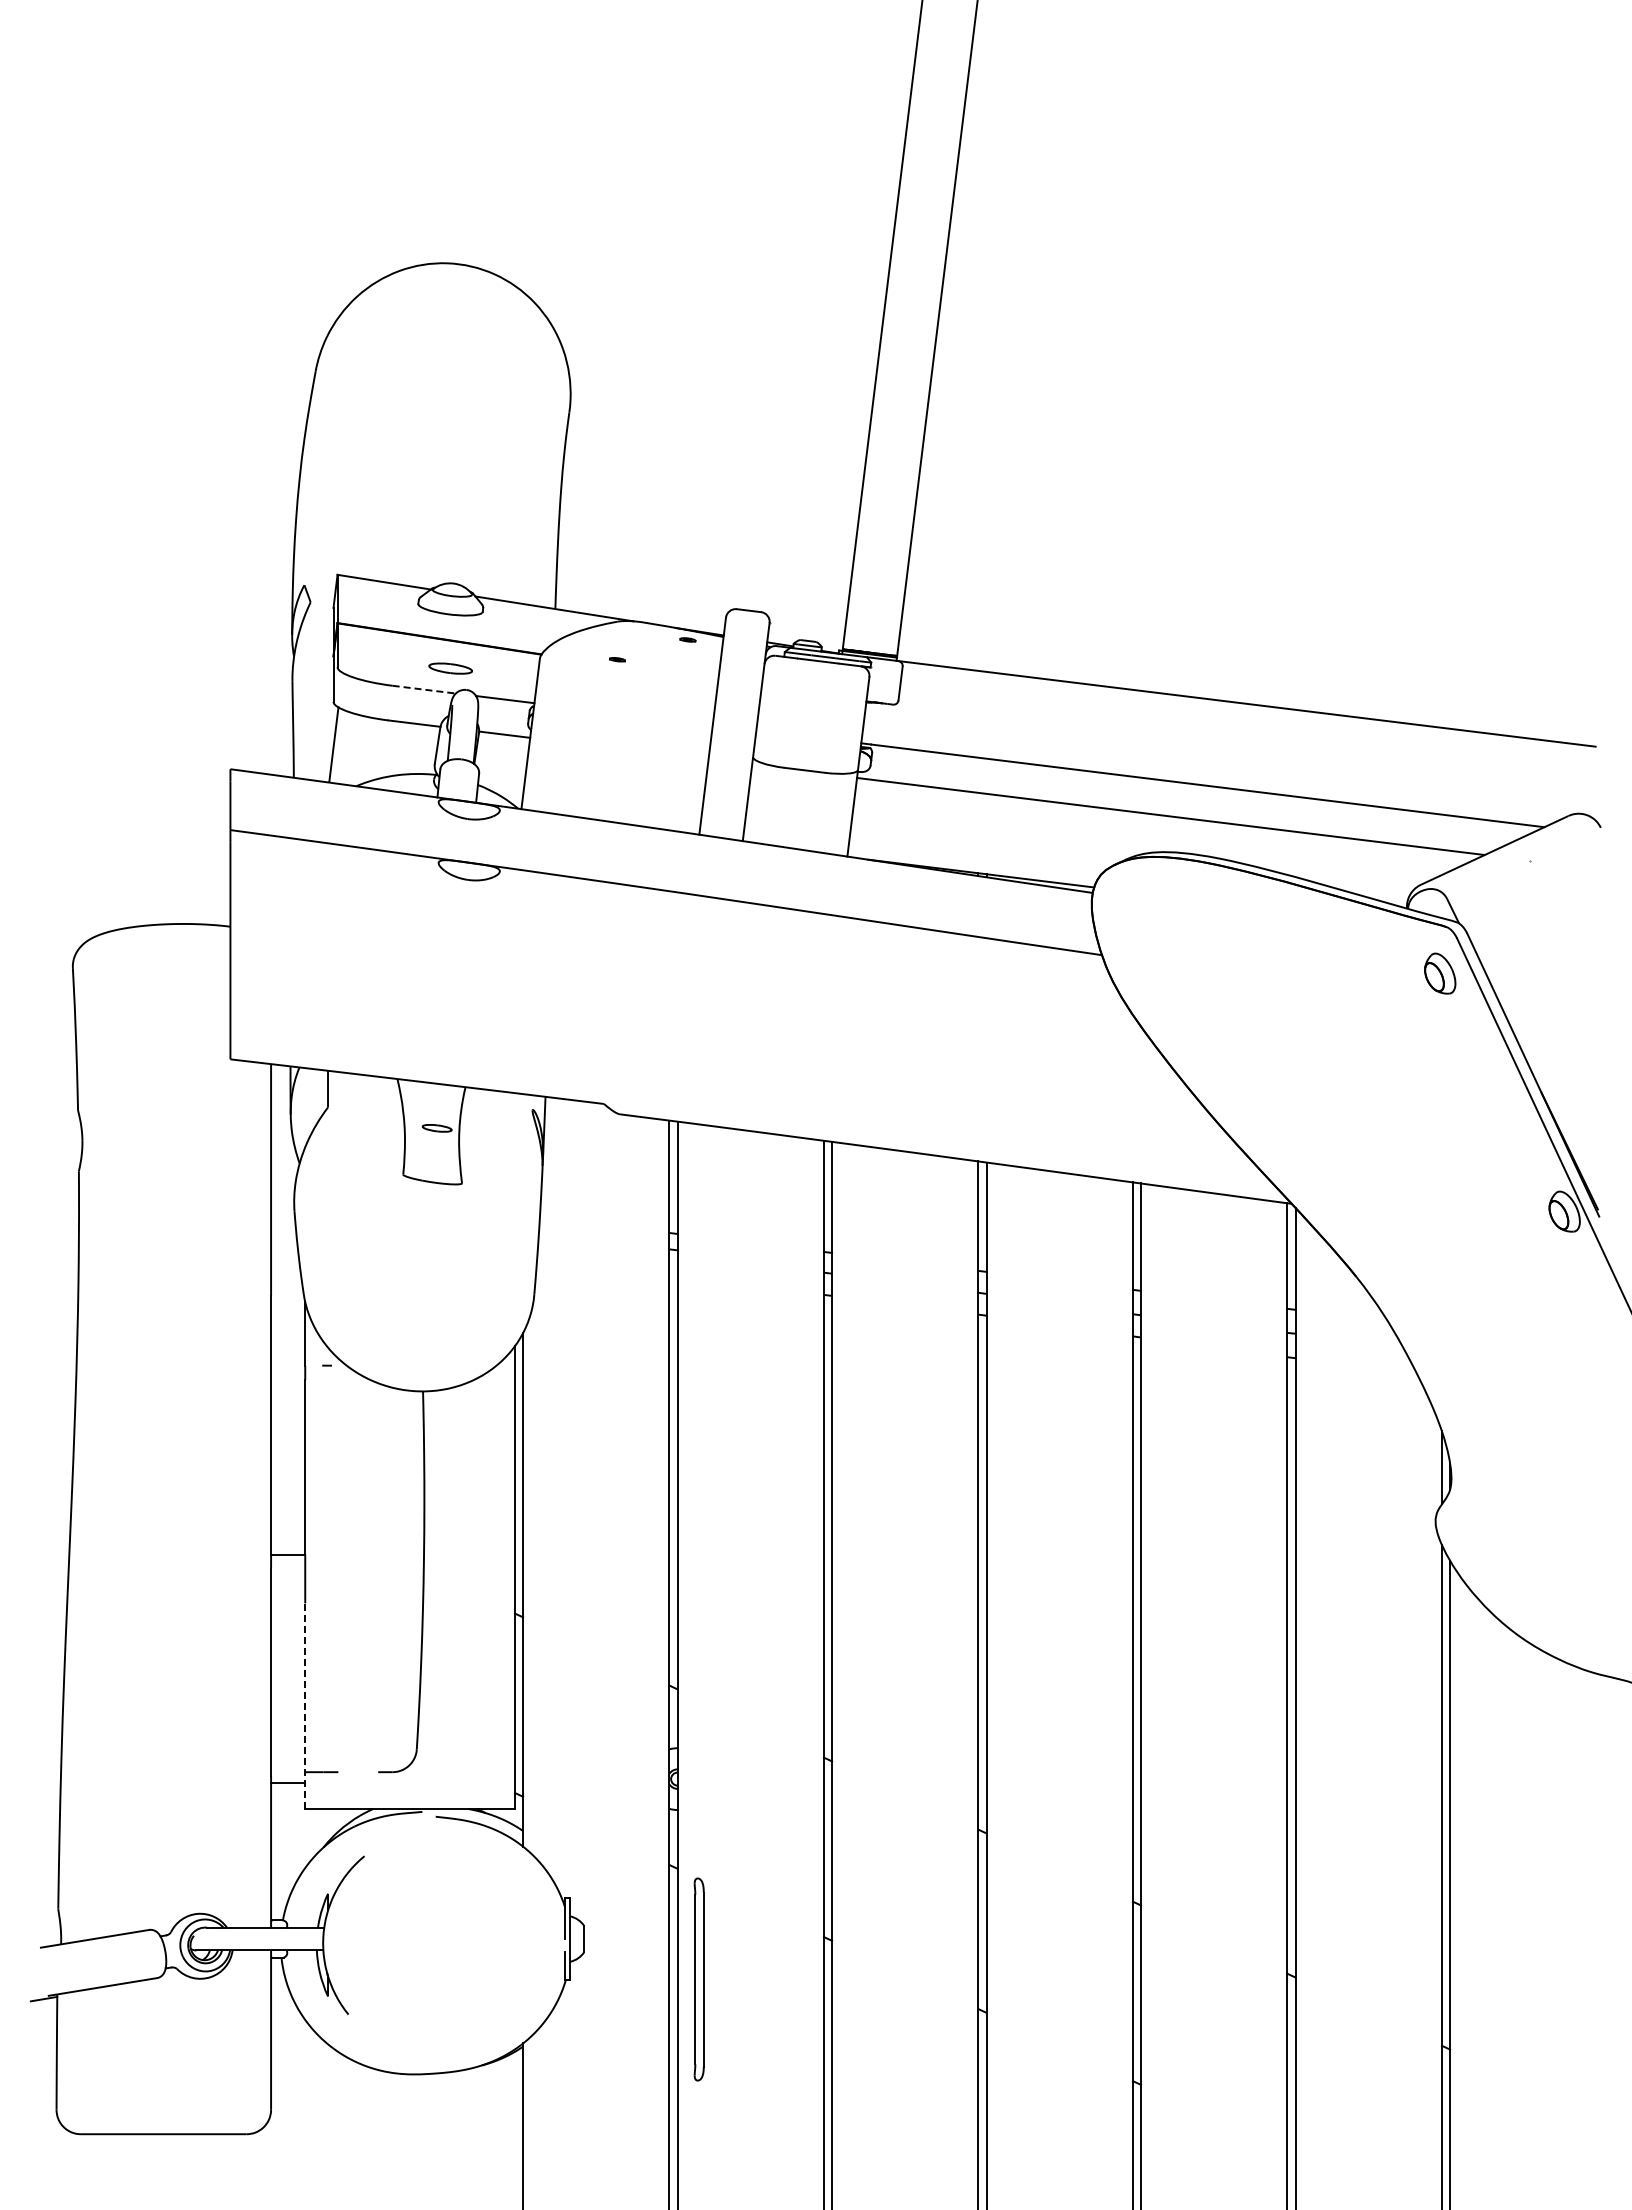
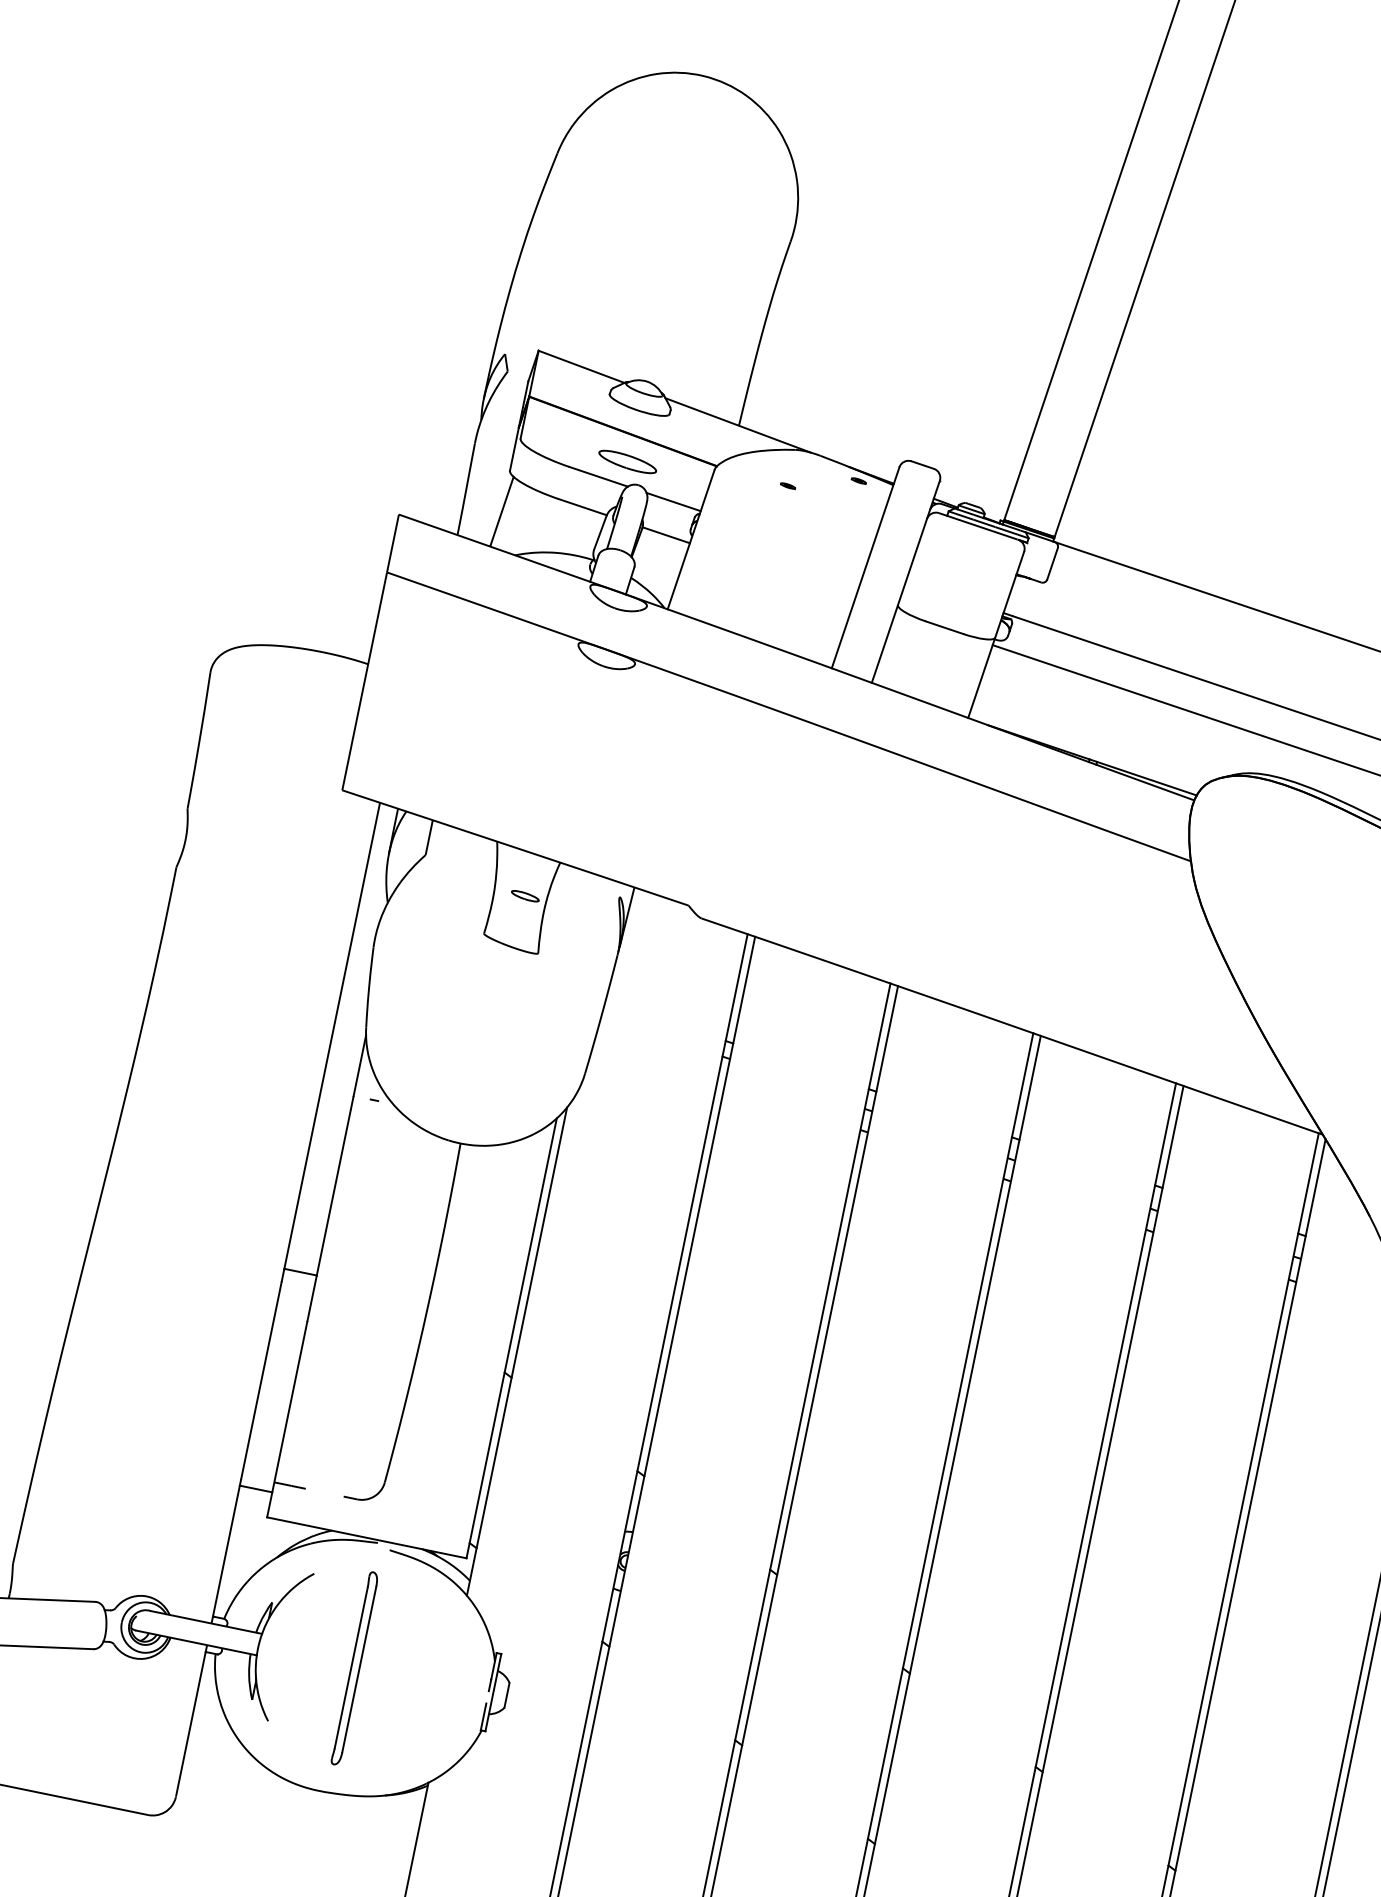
part: (450, 668) -> (627, 461), size x1.43
line: (424, 689) -> (598, 476), dashed -> solid
line: (305, 1706) -> (287, 1420), dashed -> solid
part: (698, 1979) -> (354, 1668), moved

